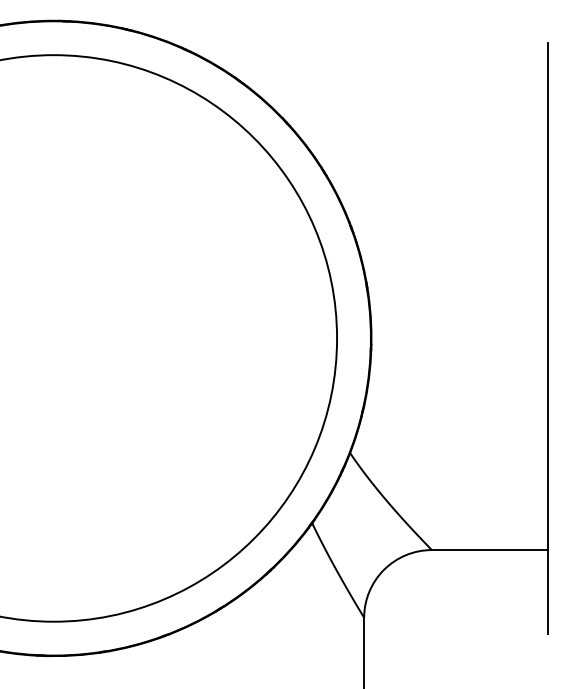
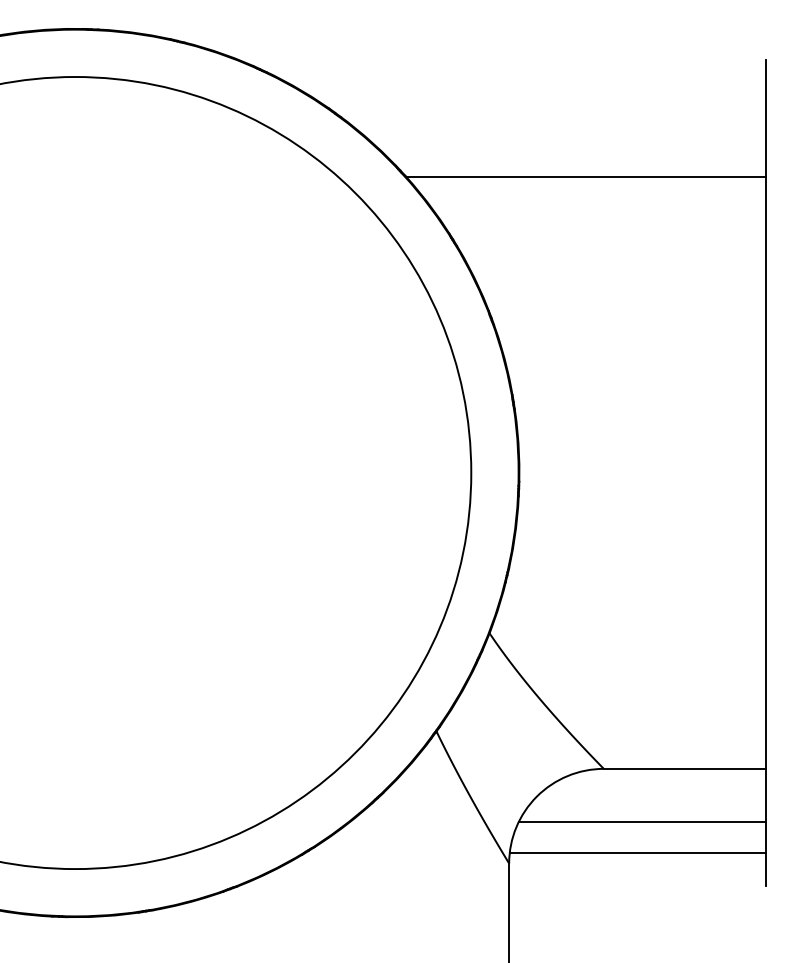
line: (419, 127) -> (586, 177), added
line: (459, 587) -> (642, 821), added
line: (455, 610) -> (637, 853), added

